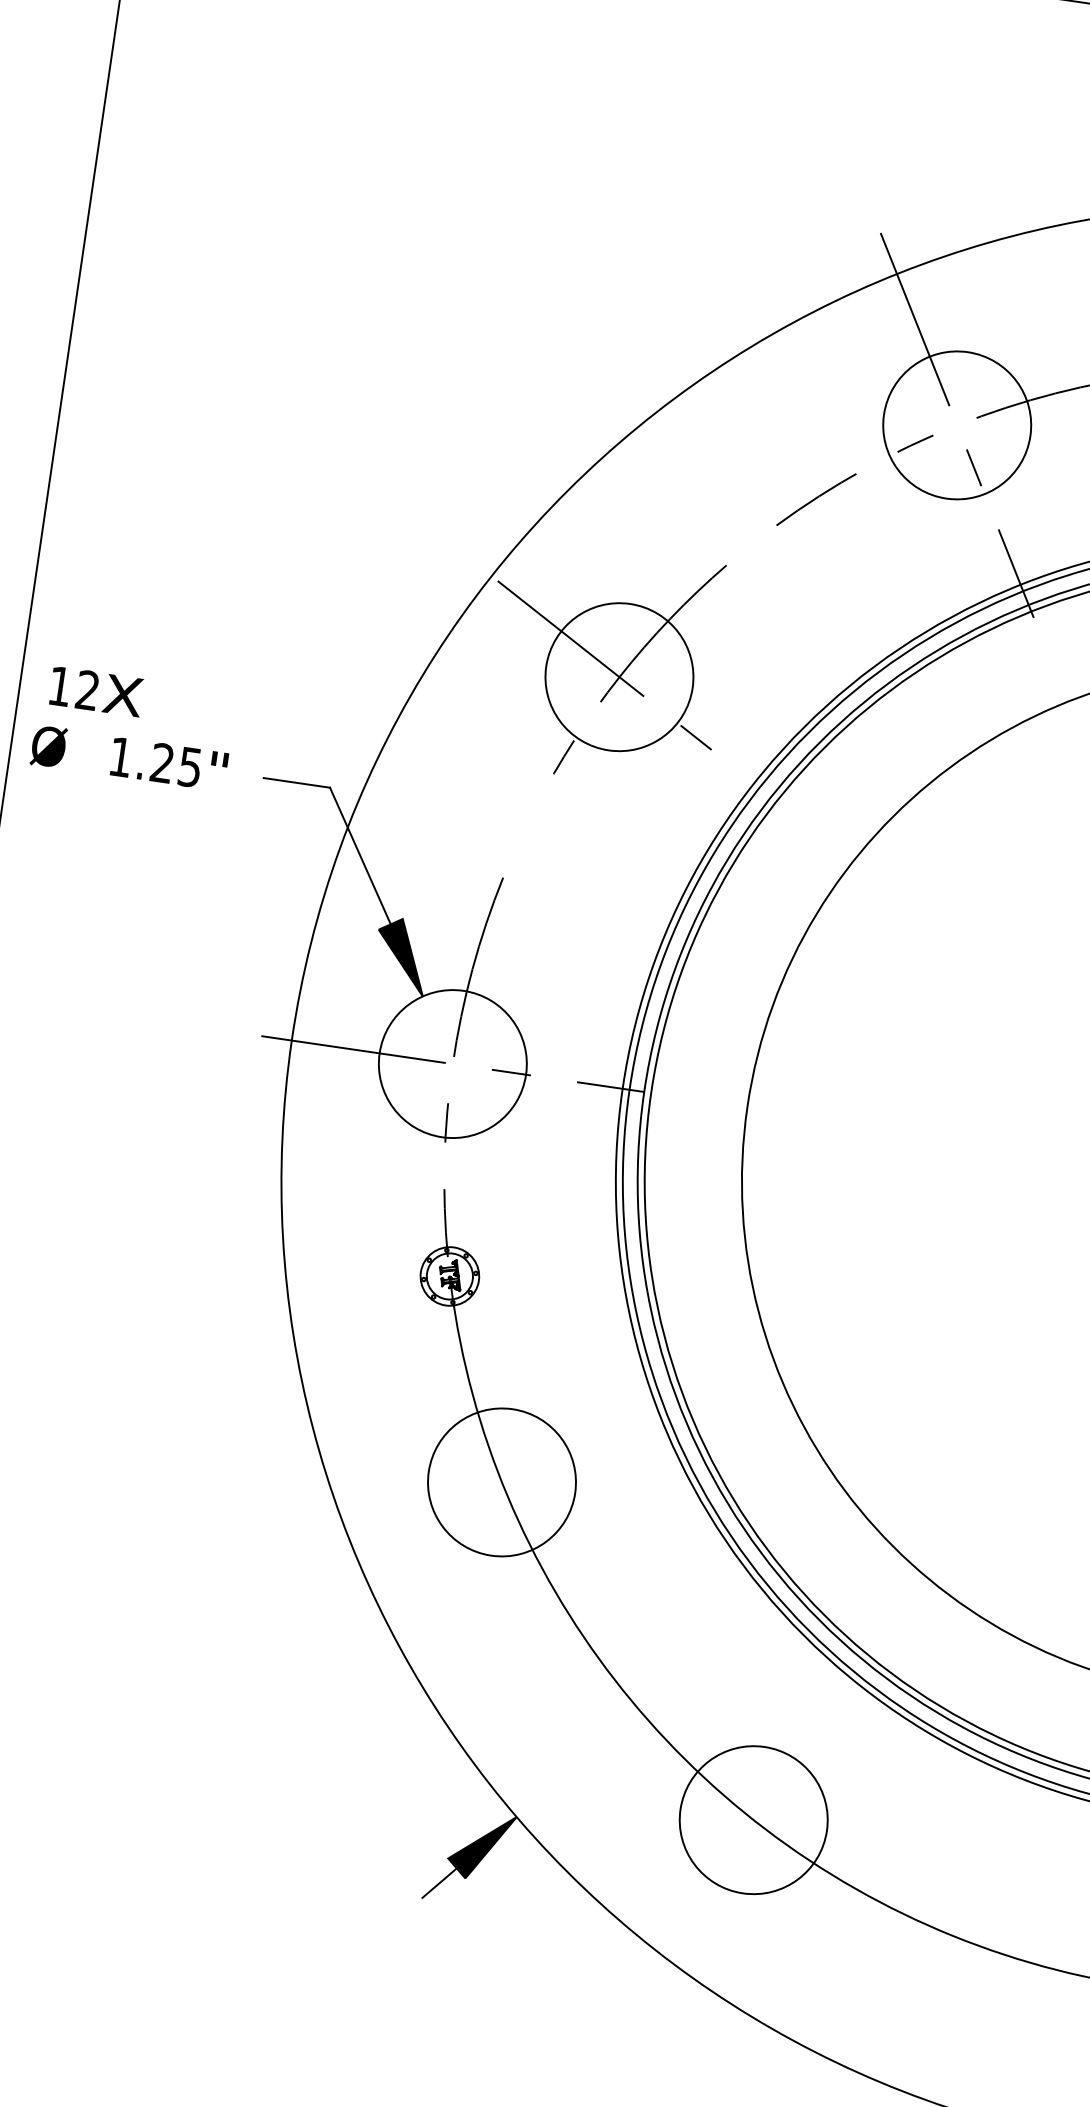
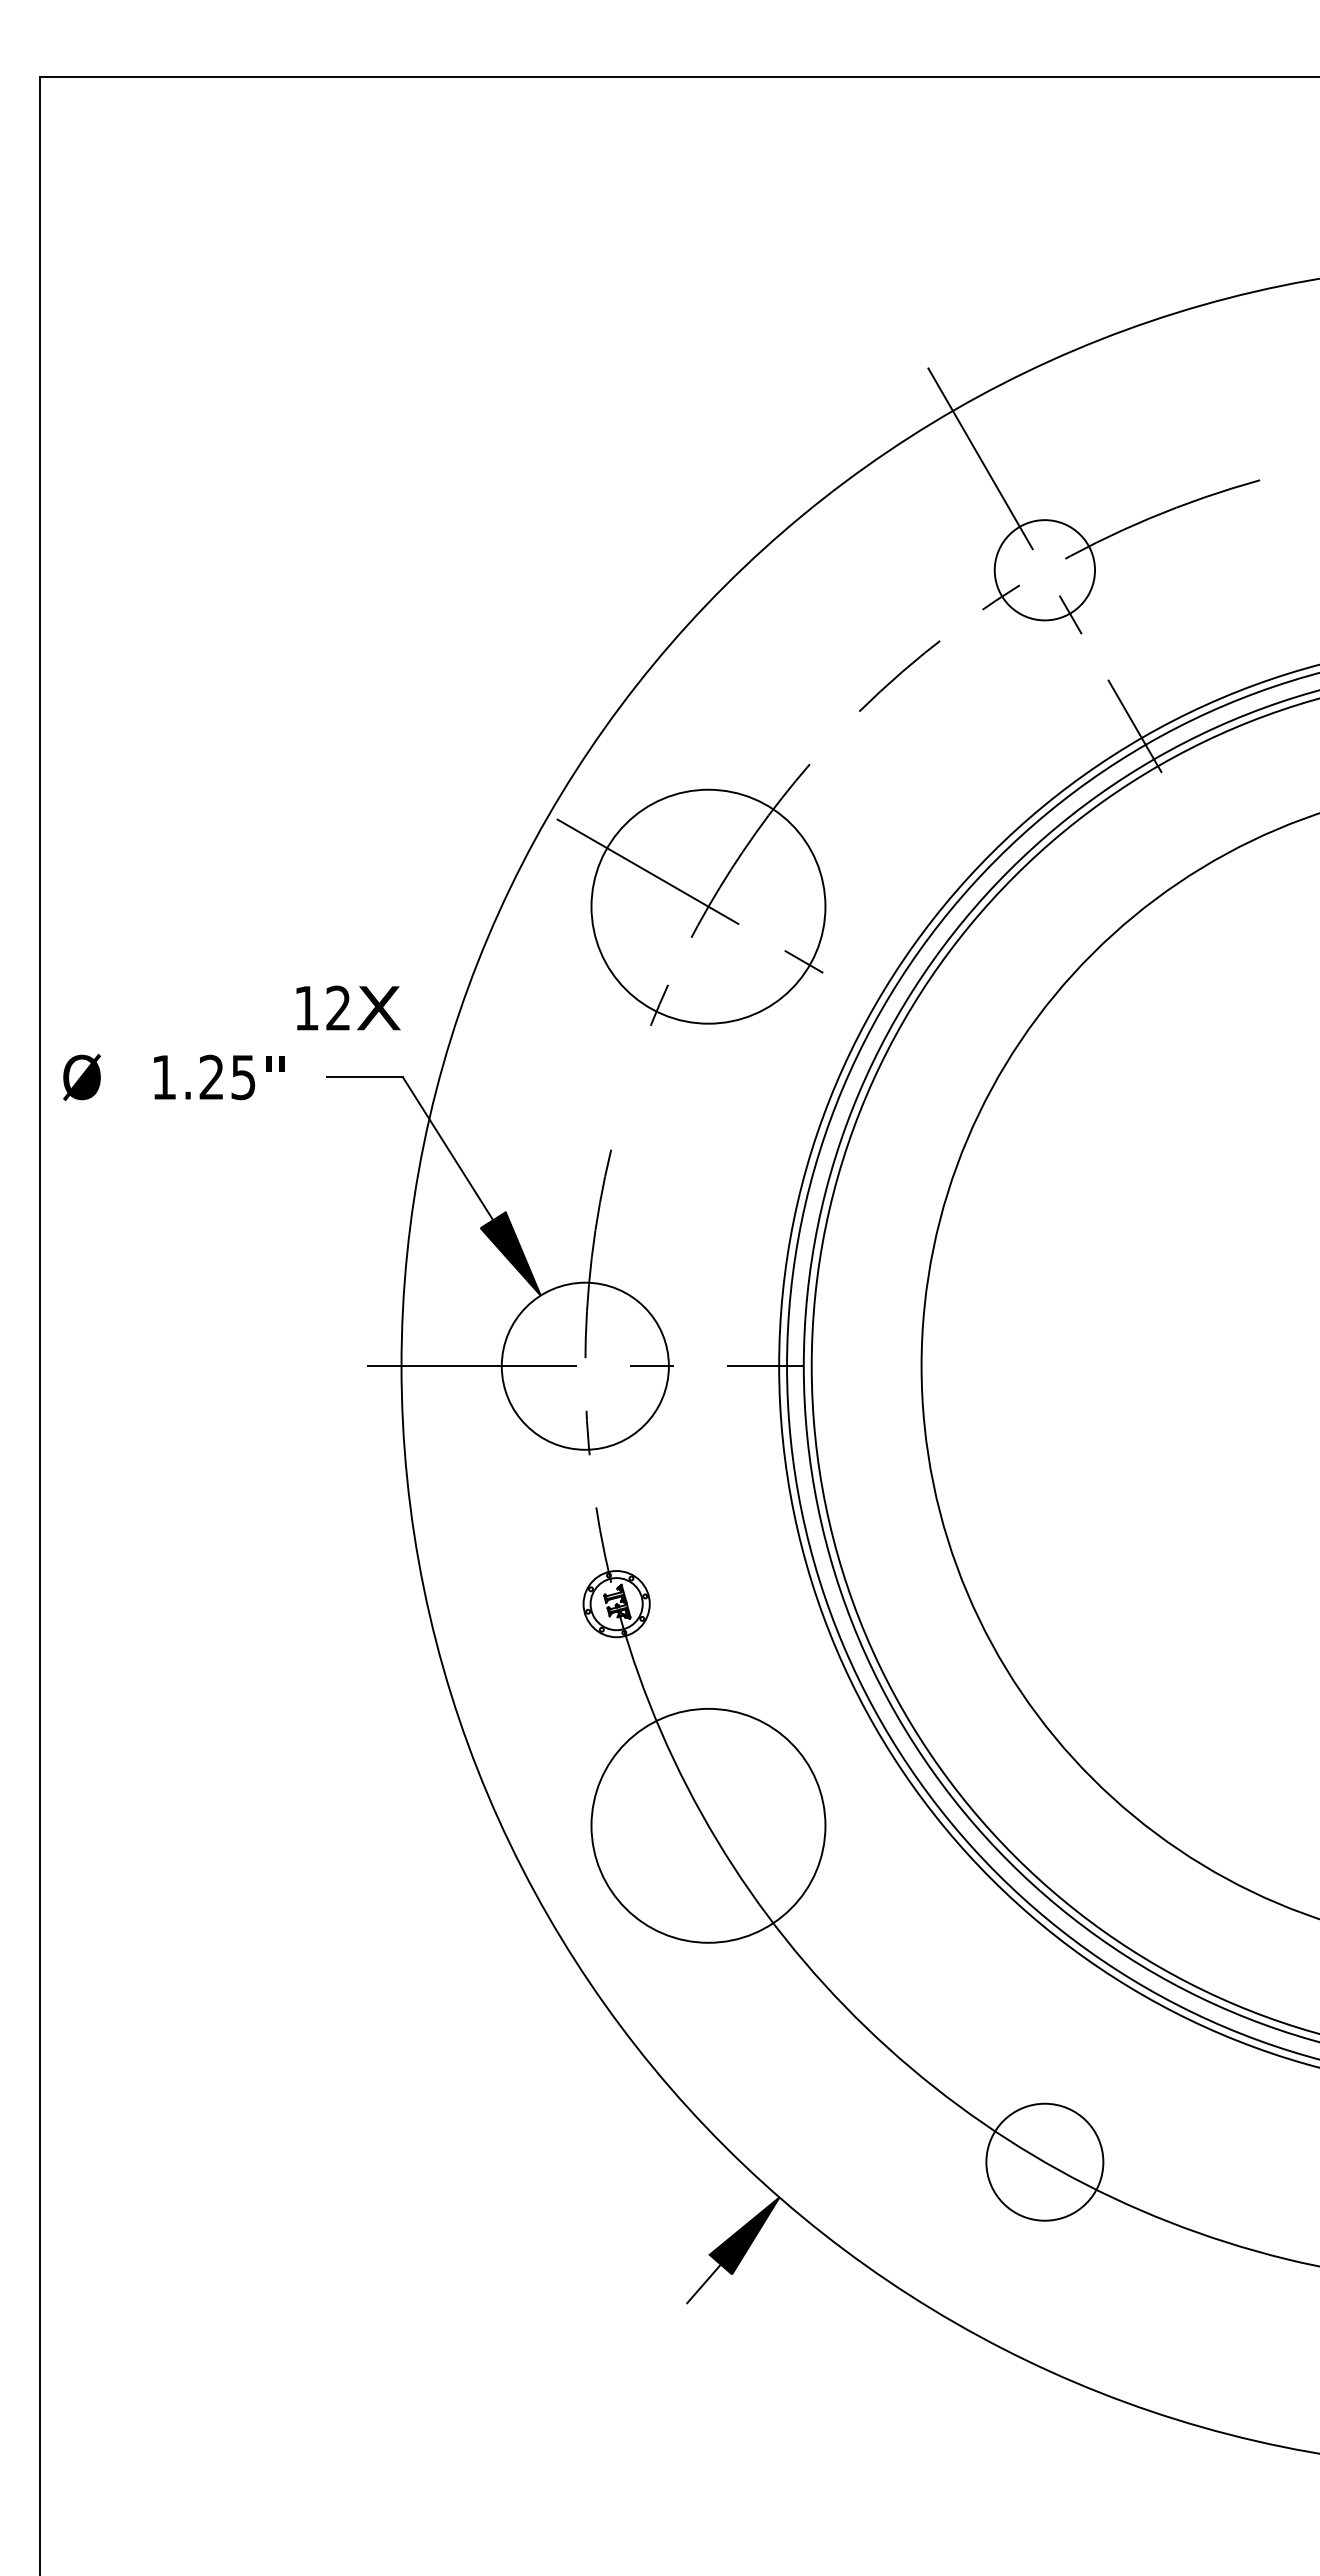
circle: (956, 424) -> (1044, 569), size x0.6
circle: (619, 676) -> (708, 906), size x1.4
text: (96, 691) -> (348, 1007), moved
circle: (502, 1482) -> (708, 1825), size x1.4
circle: (753, 1819) -> (1044, 2161), size x0.7

